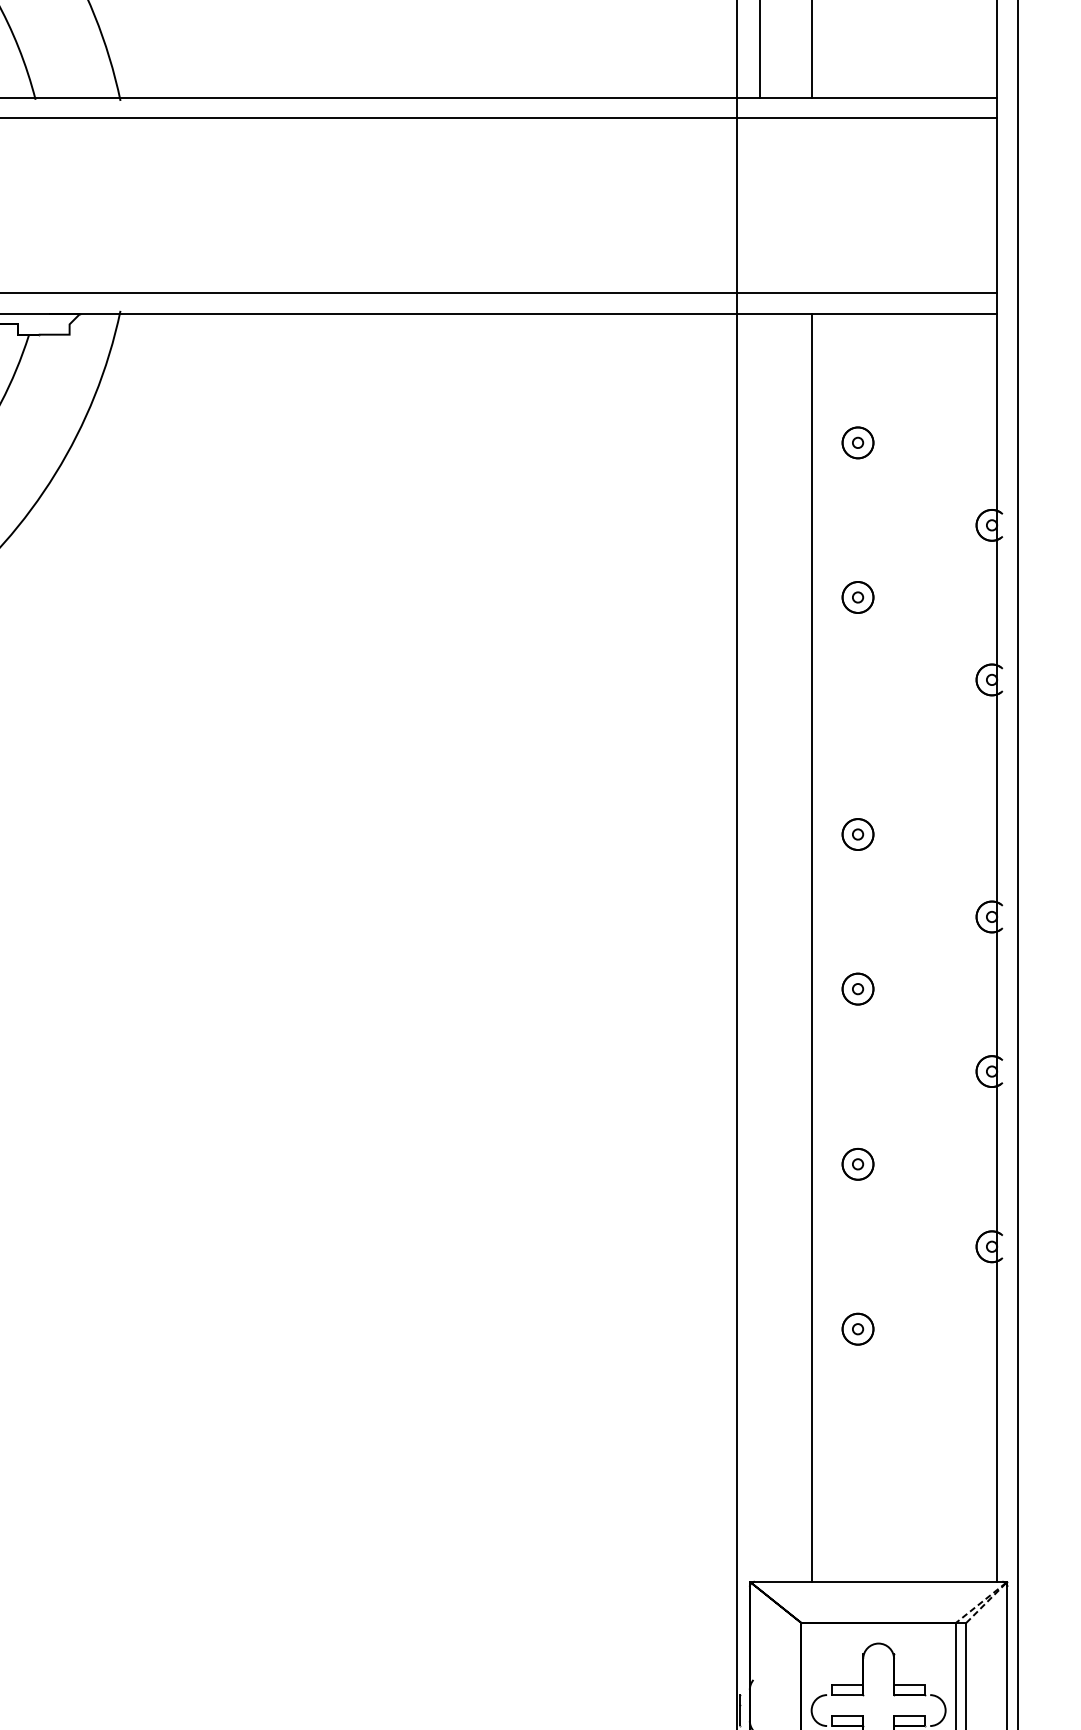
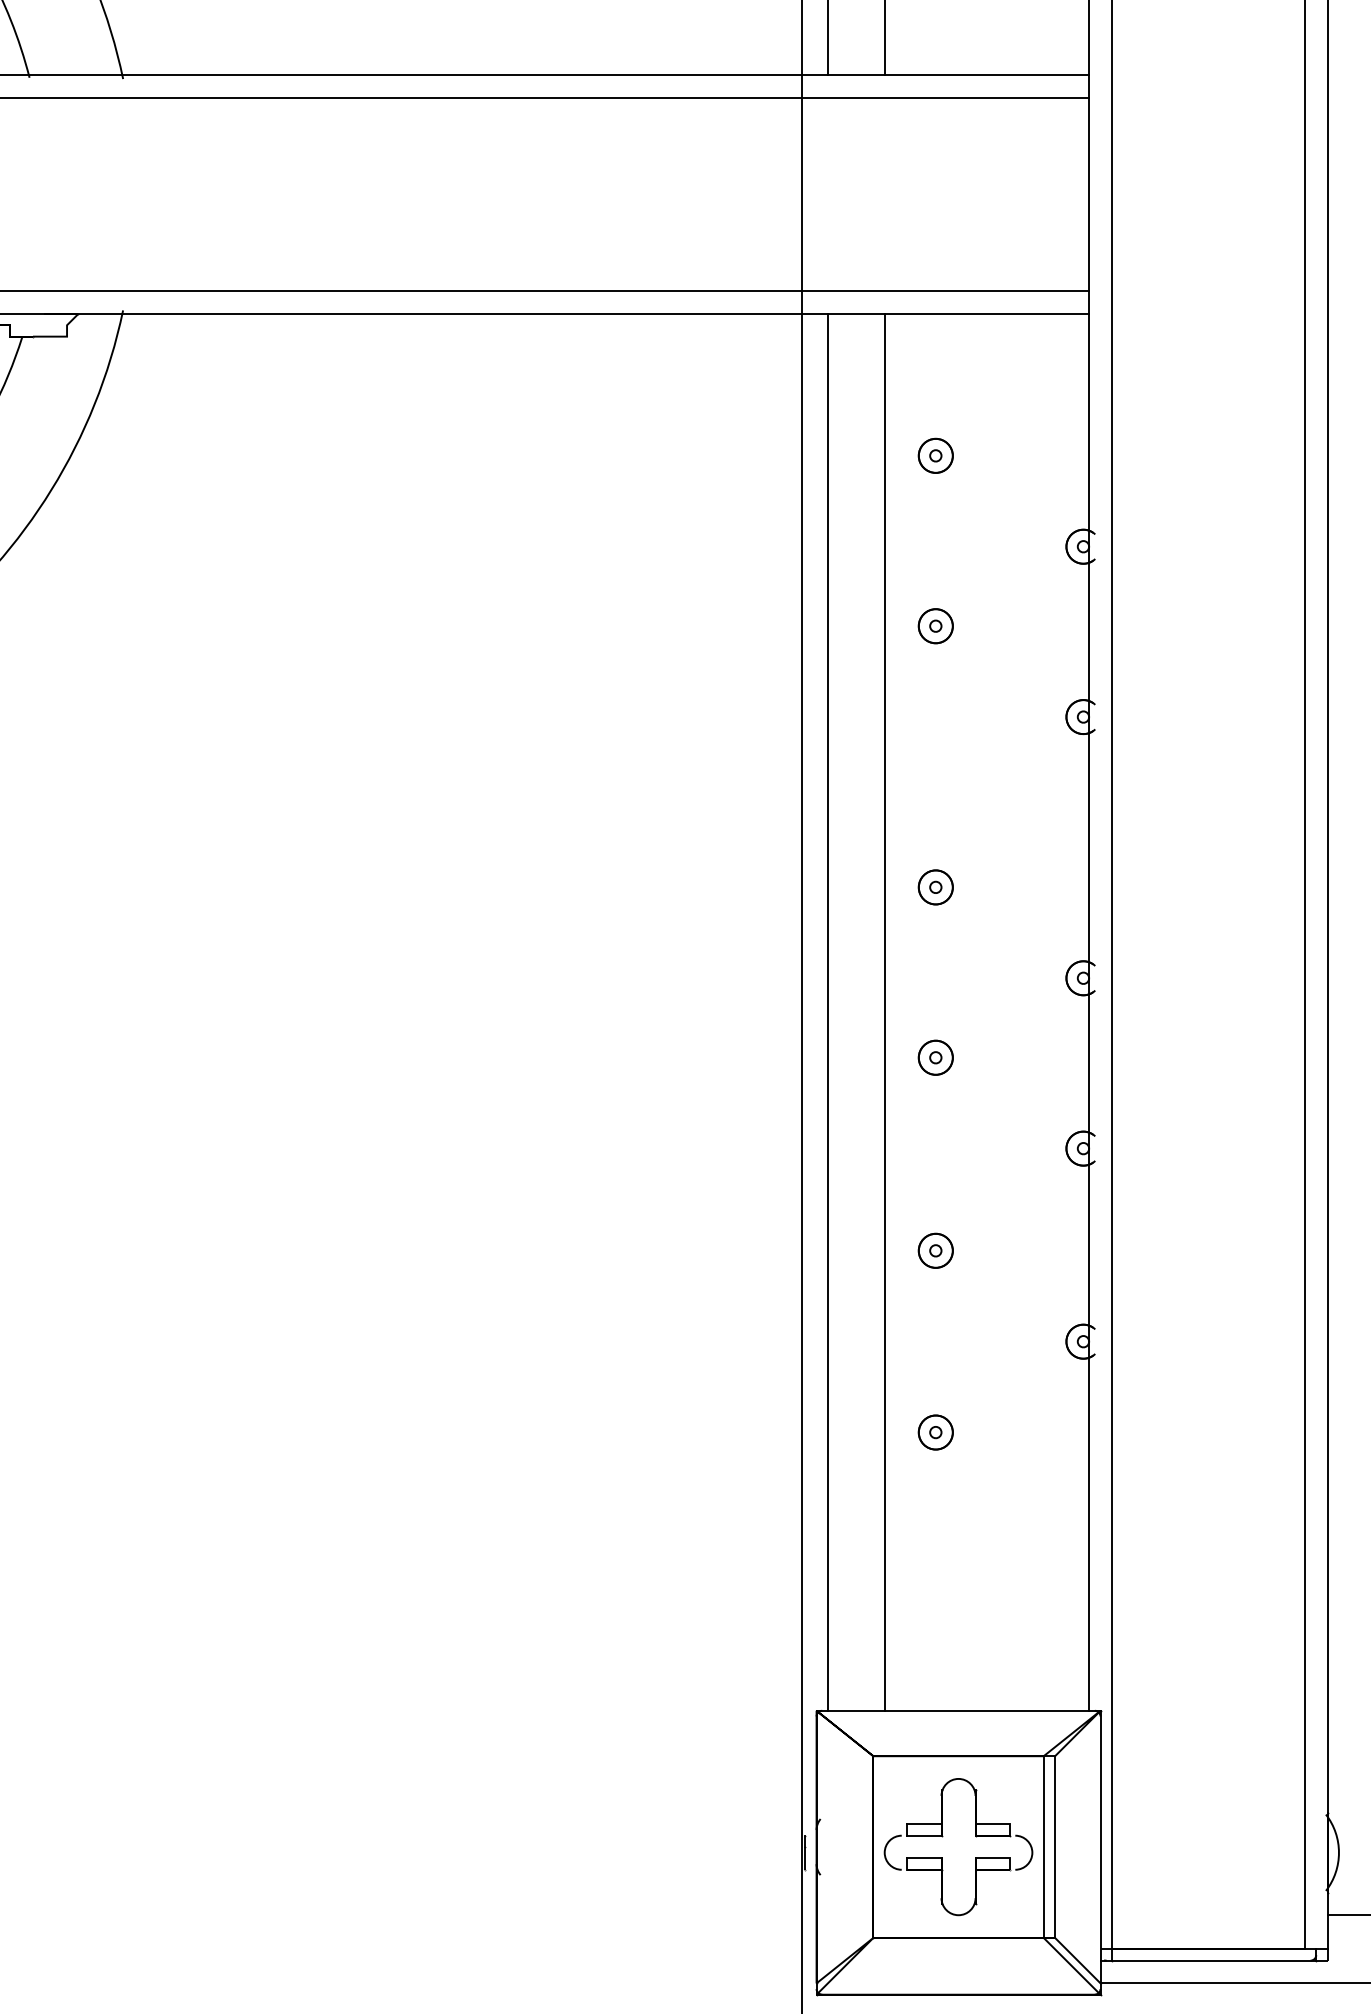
line: (759, 947) -> (827, 1011), added
line: (1004, 1584) -> (1097, 1713), dashed -> solid

